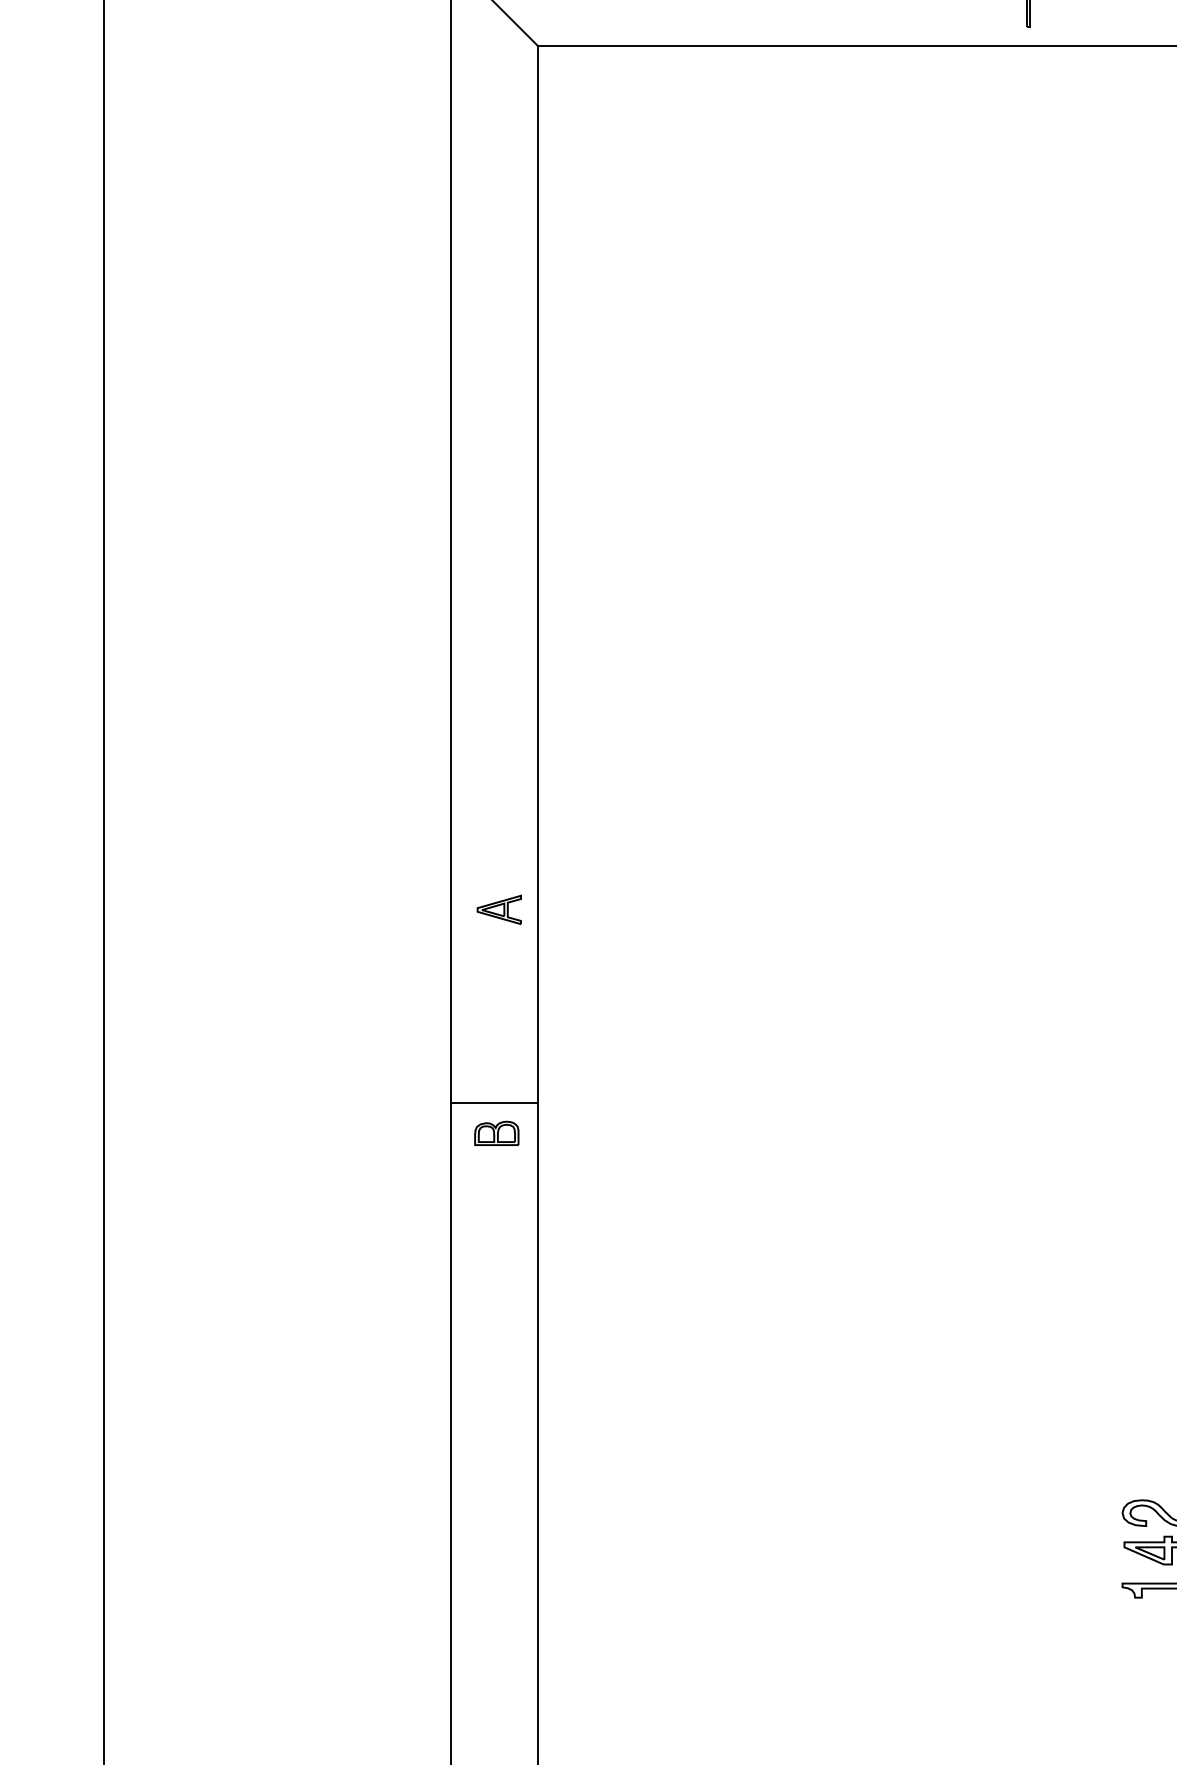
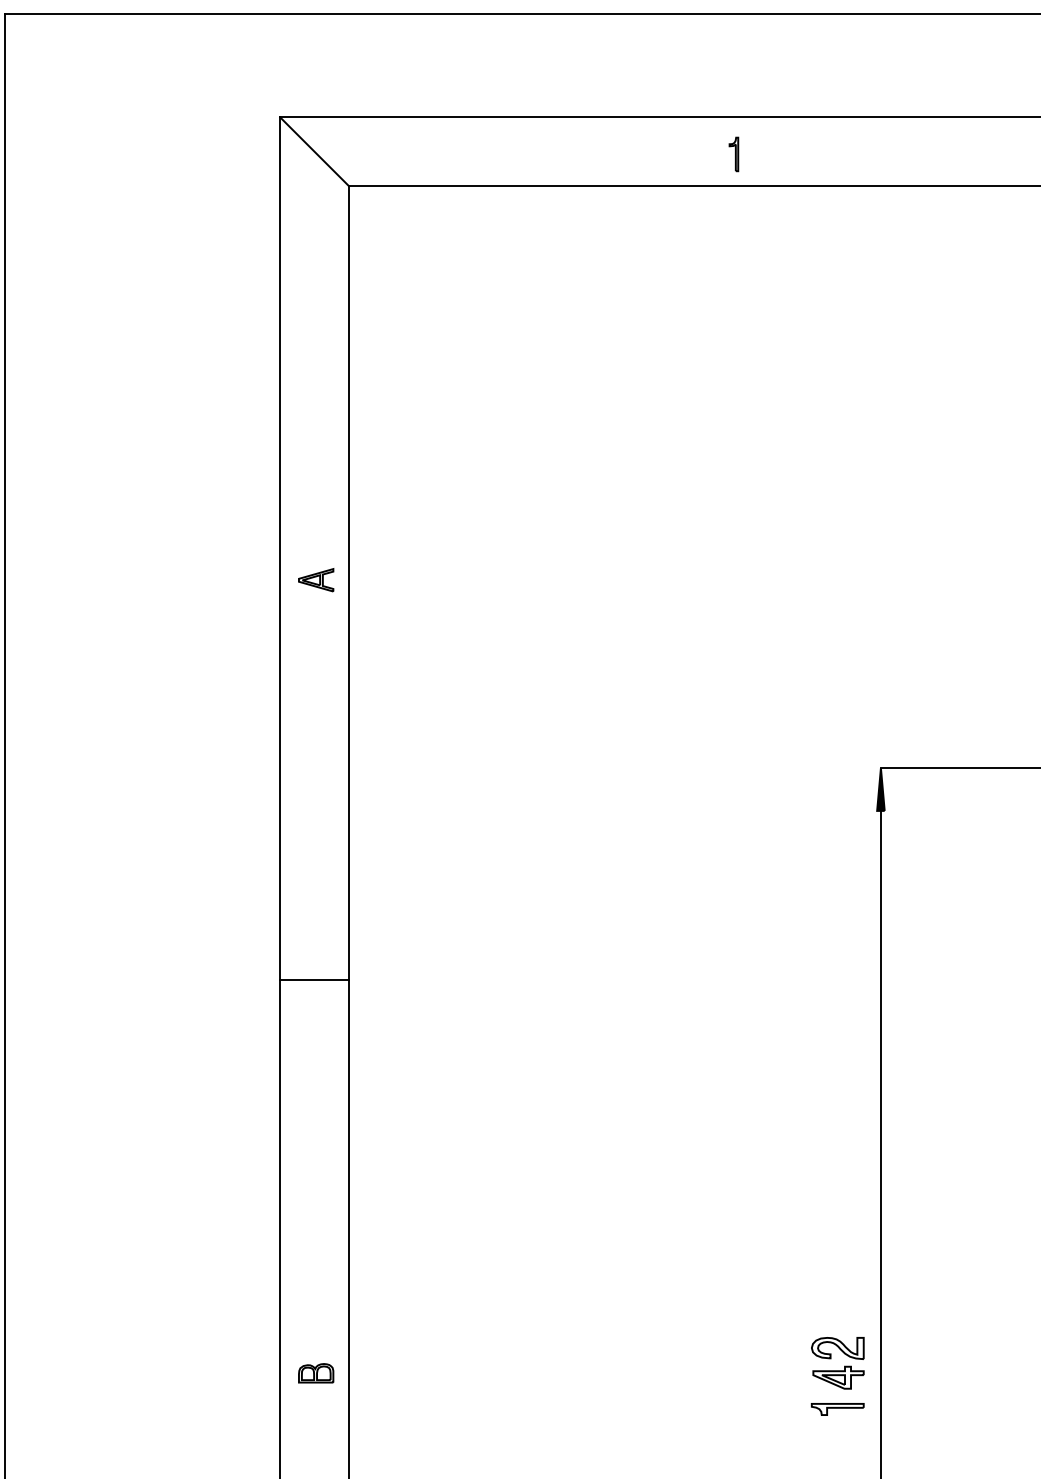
part: (499, 910) -> (316, 580), moved
line: (494, 1102) -> (314, 979), moved
part: (497, 1133) -> (316, 1373), moved

